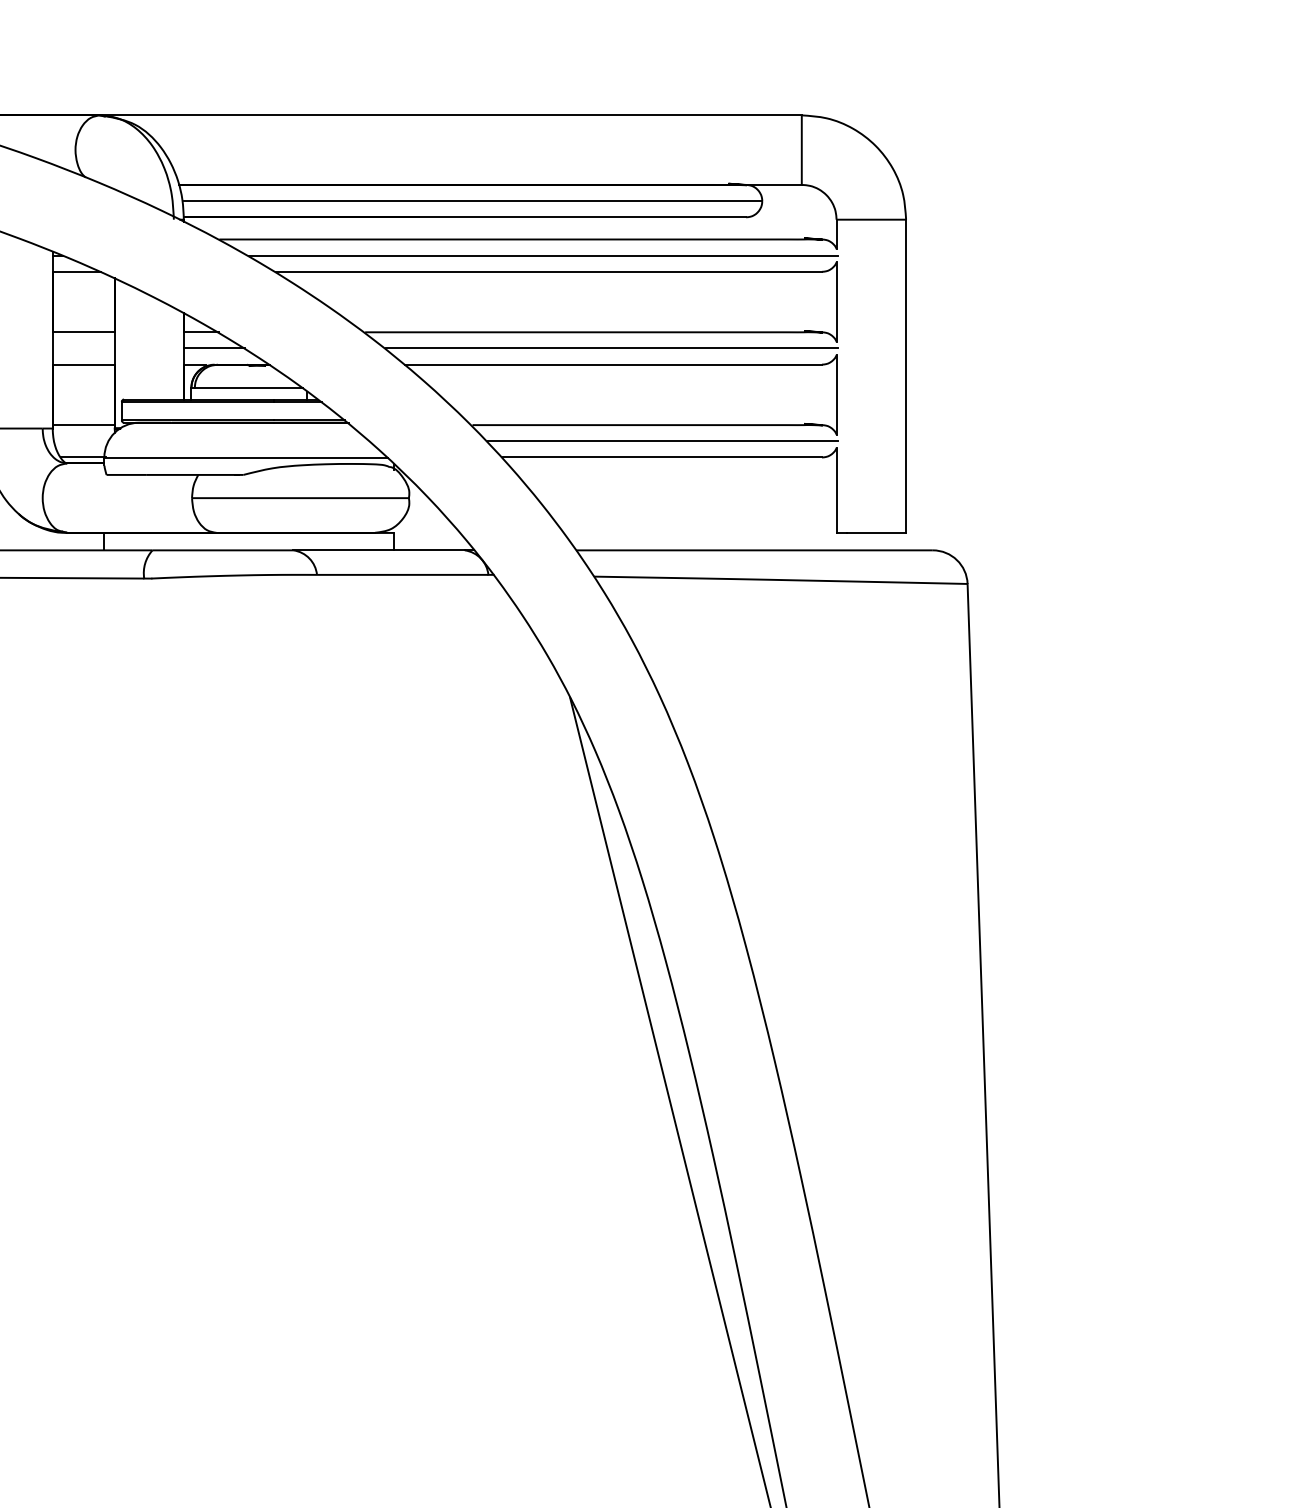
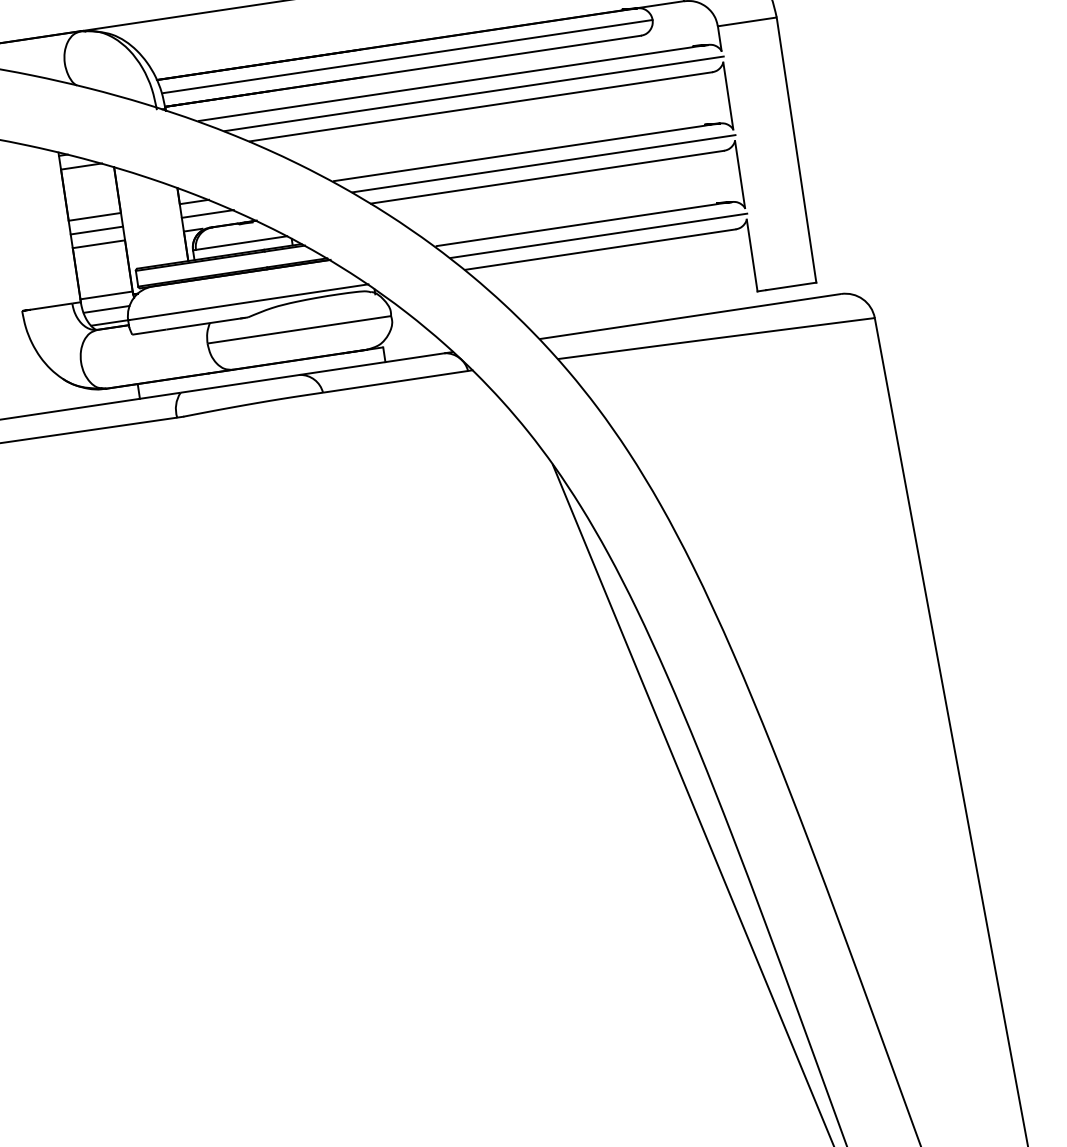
line: (83, 348) -> (96, 230), added
line: (81, 441) -> (106, 309), added

